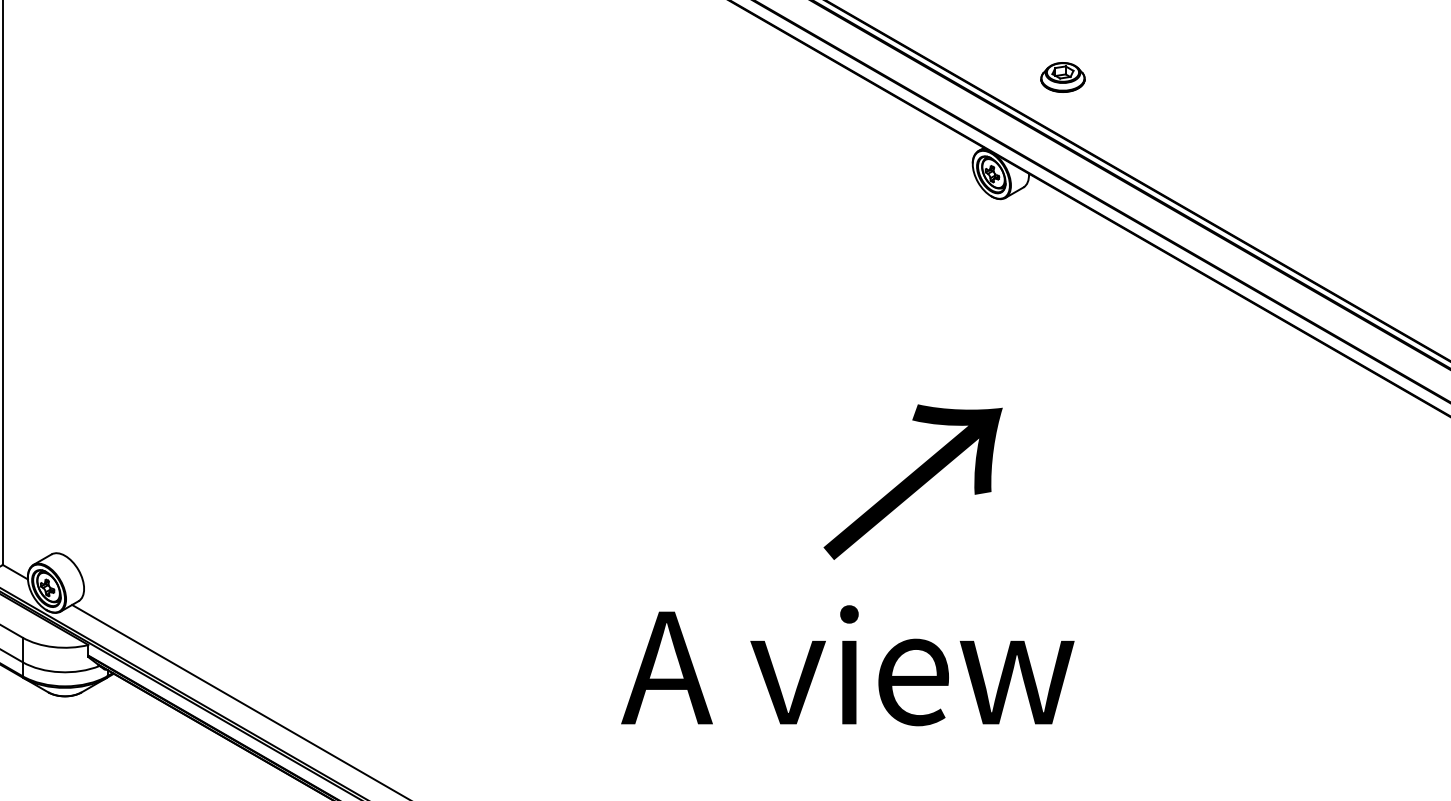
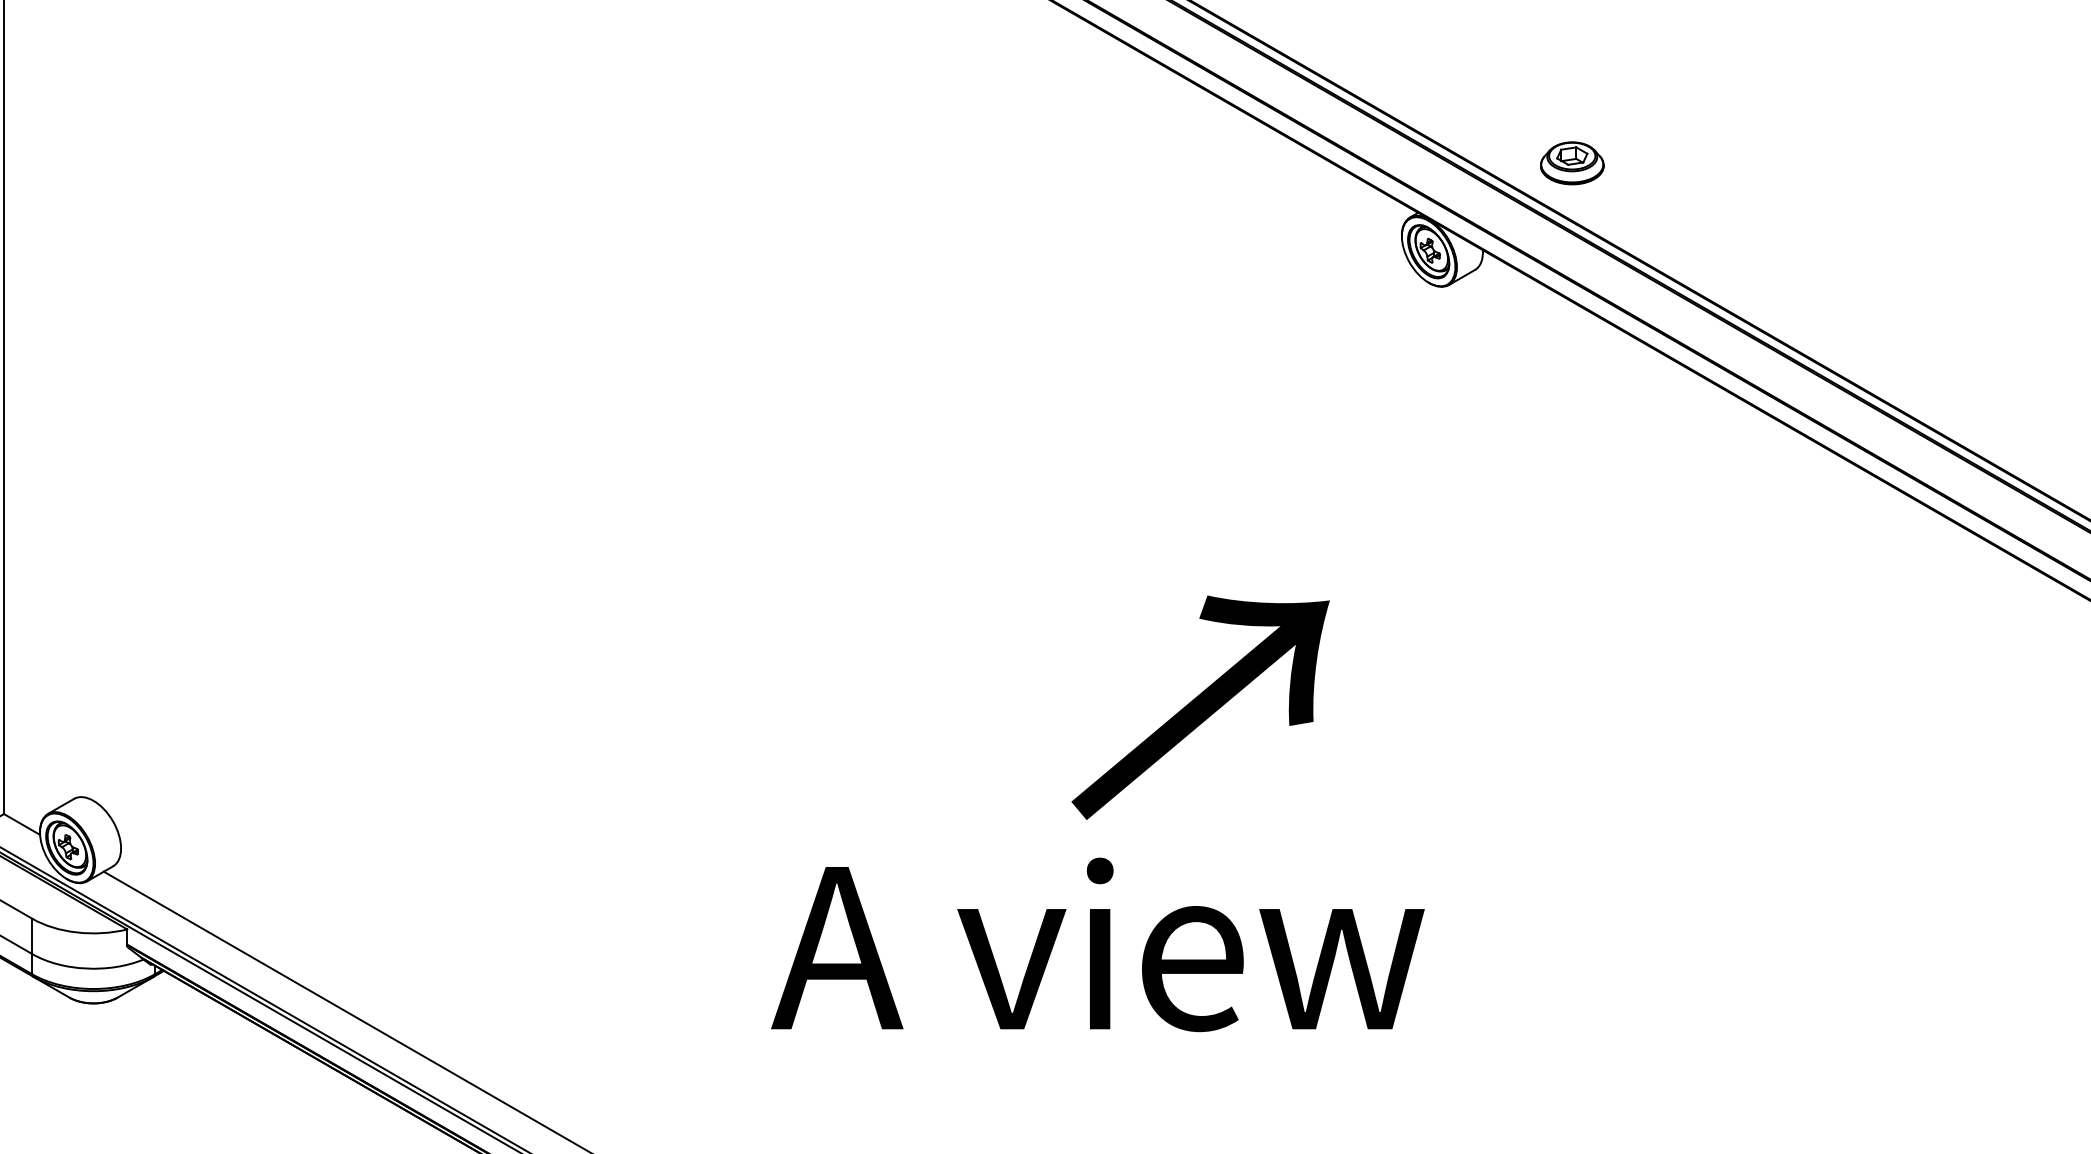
part: (1062, 77) -> (1571, 163), moved
text: (912, 481) -> (1199, 706), moved
text: (847, 665) -> (1097, 944), moved

